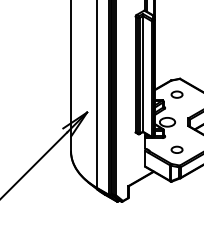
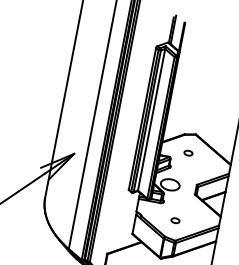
part: (176, 94) -> (187, 152), size x0.6
part: (176, 149) -> (174, 220), size x0.6

